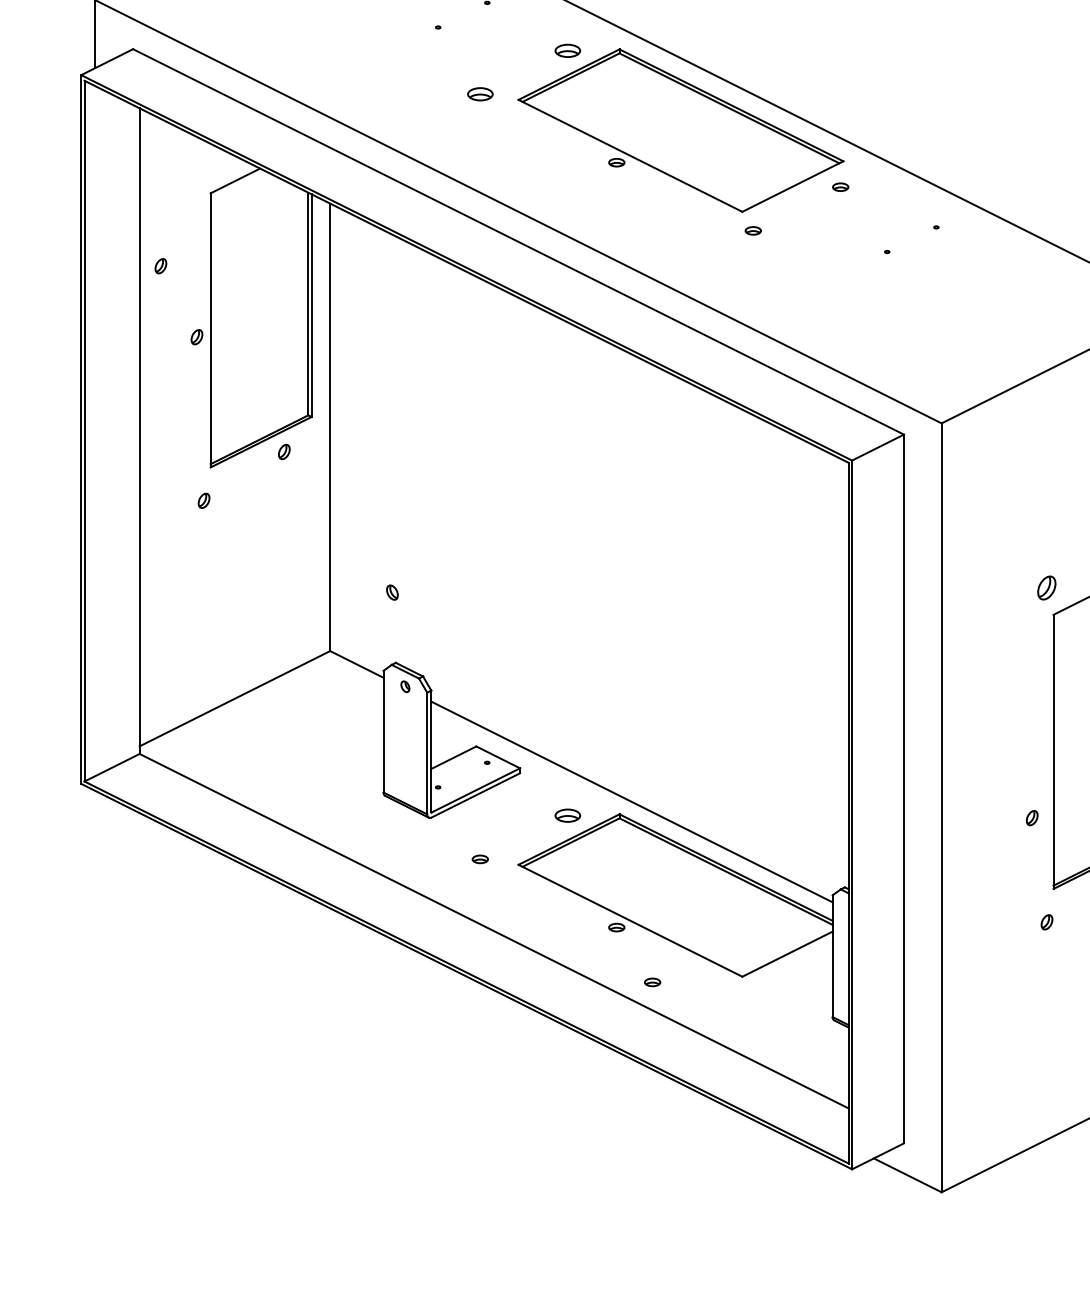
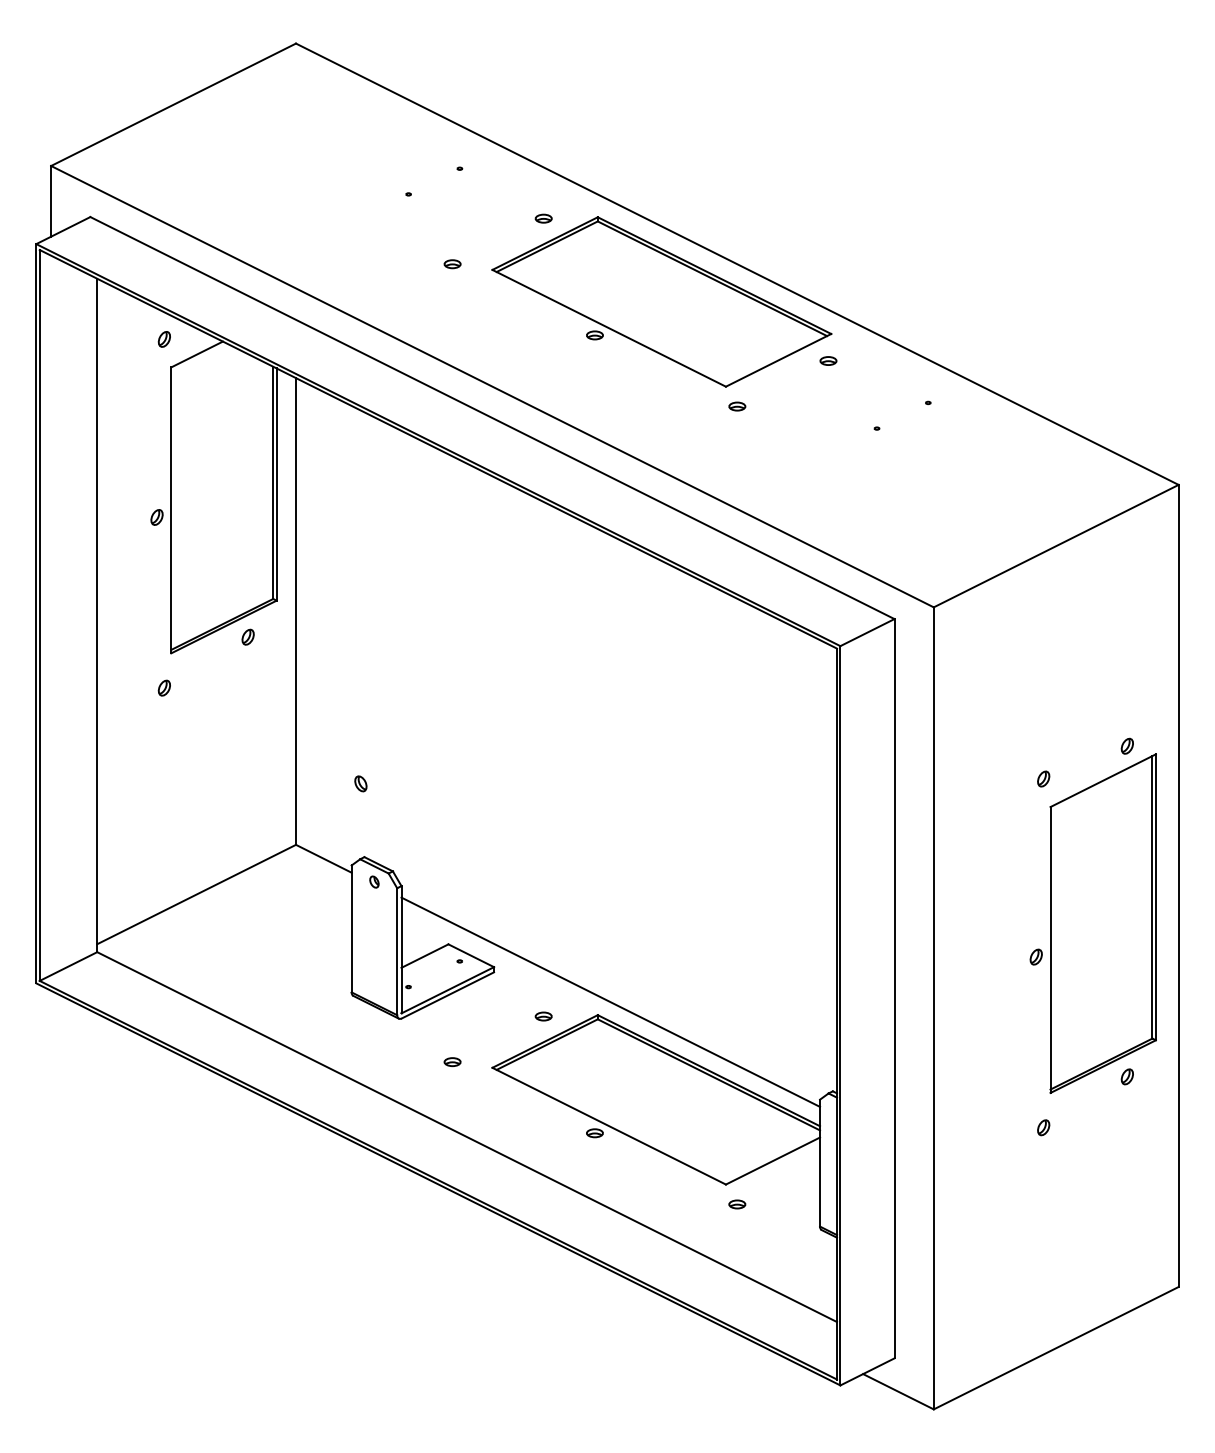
part: (567, 50) -> (543, 218), size x0.62
part: (480, 94) -> (452, 264), size x0.62
part: (160, 266) -> (163, 339), moved
part: (1046, 587) -> (1043, 778), size x0.62
part: (567, 815) -> (543, 1016), size x0.62
part: (1031, 817) -> (1035, 956), moved
part: (652, 982) -> (737, 1204), moved

